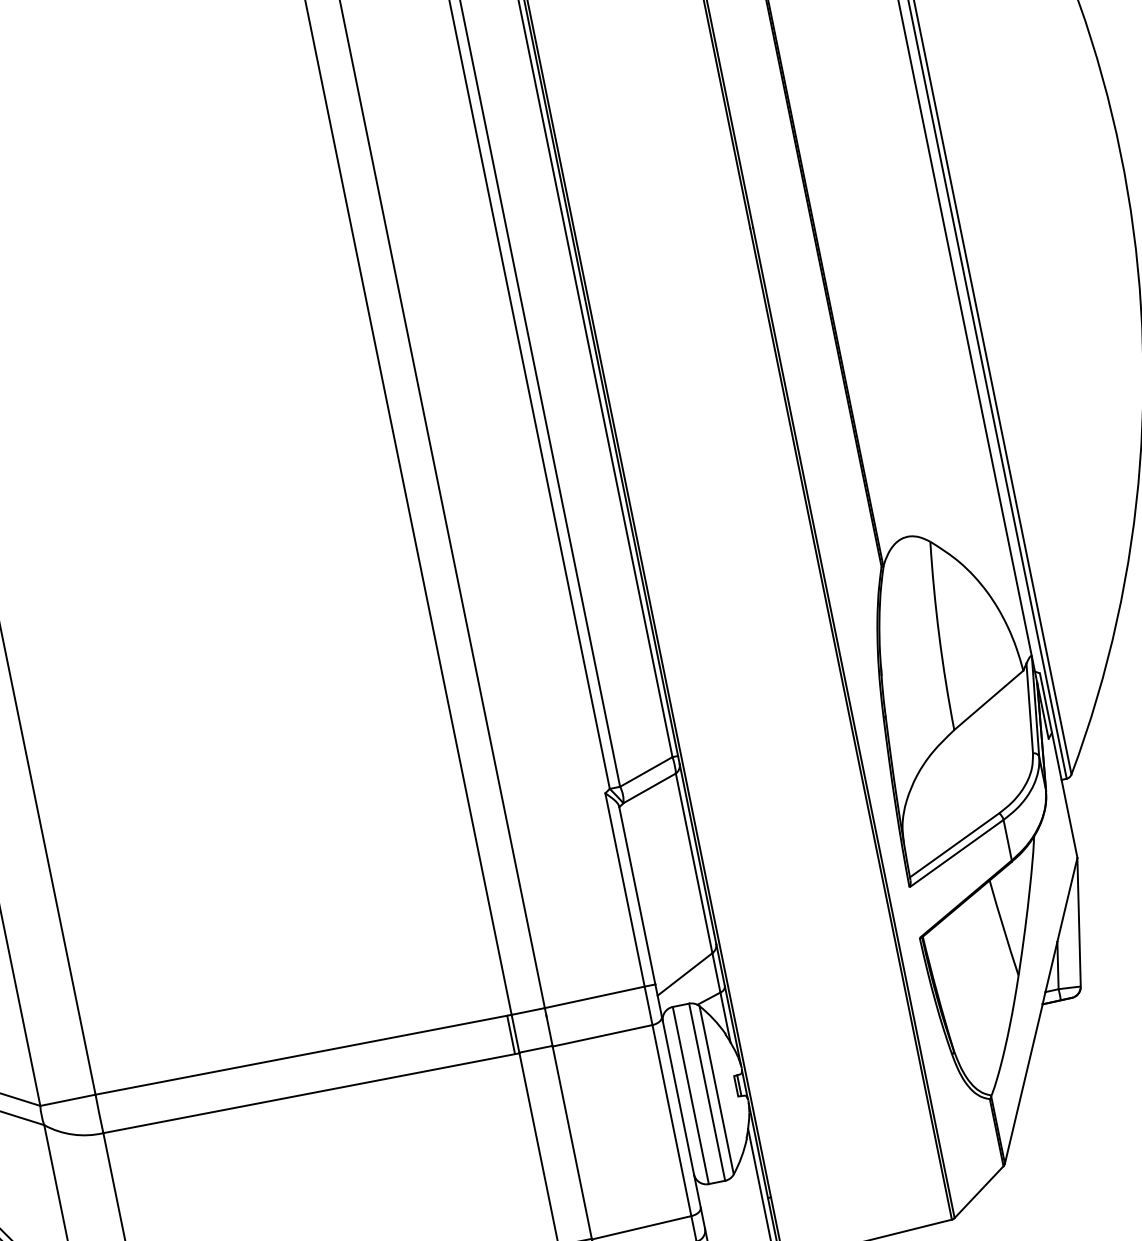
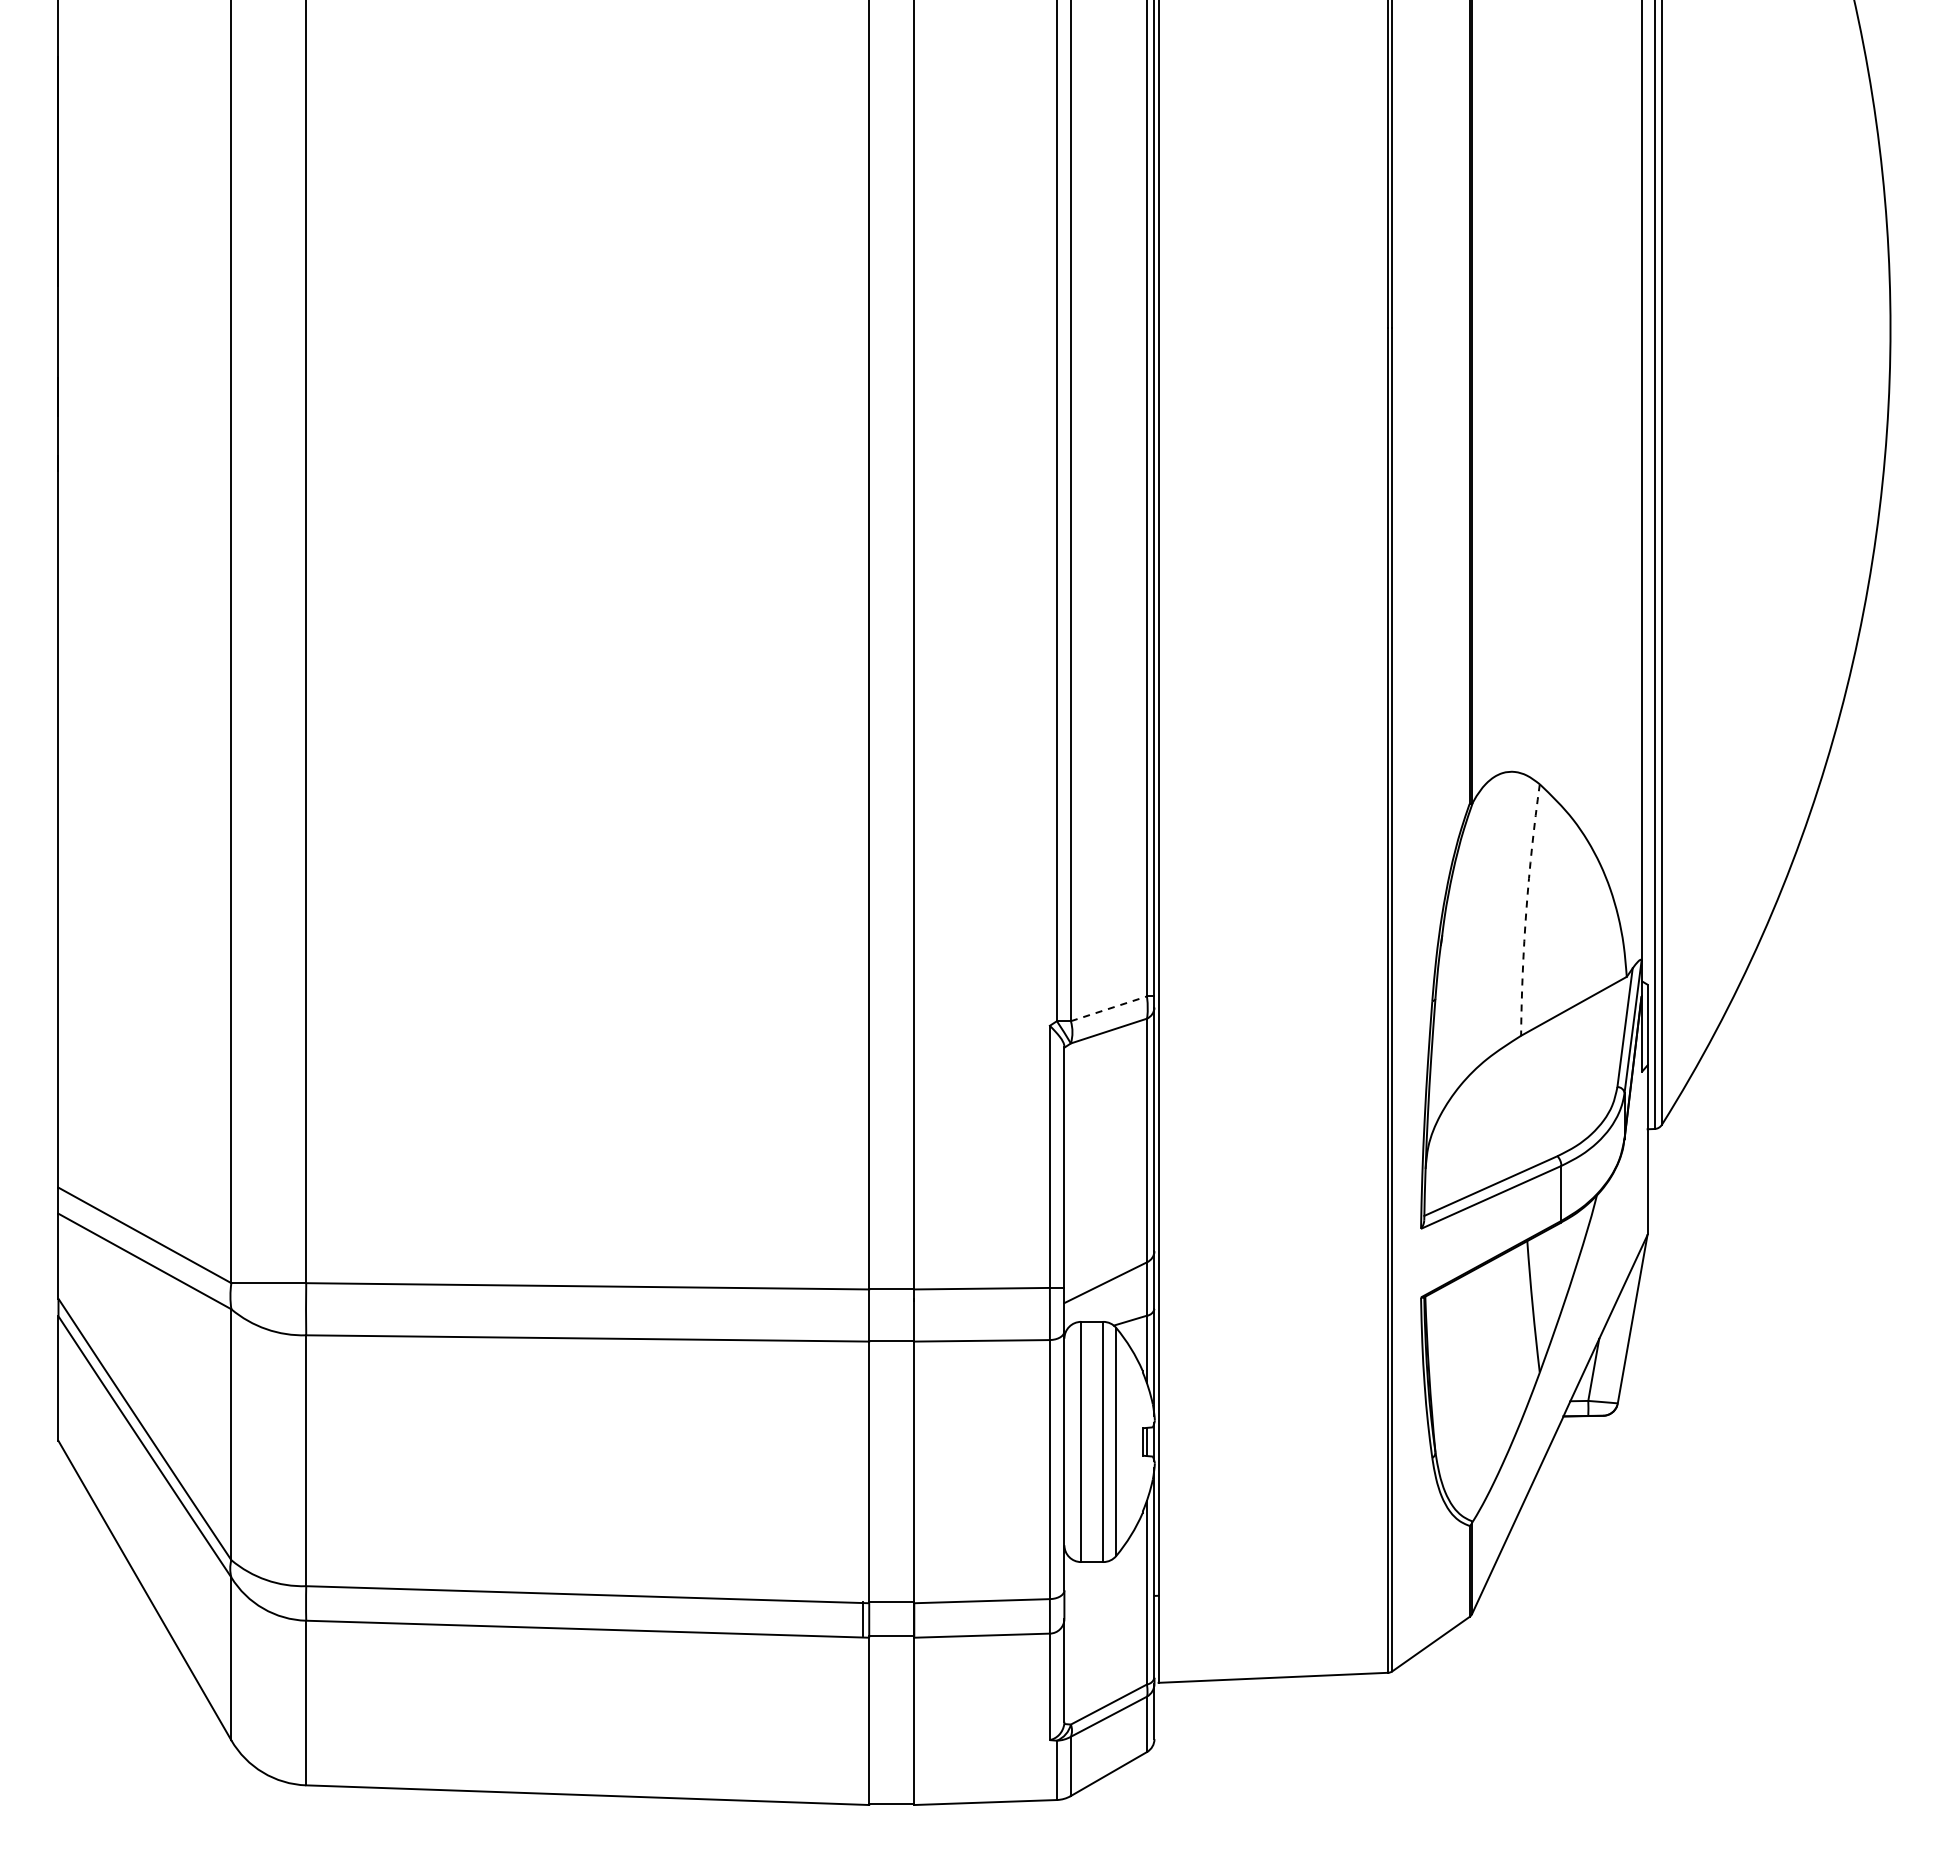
arc: (939, 636) -> (1526, 909), solid -> dashed
line: (646, 771) -> (1109, 1008), solid -> dashed
line: (511, 1034) -> (863, 1314), removed

